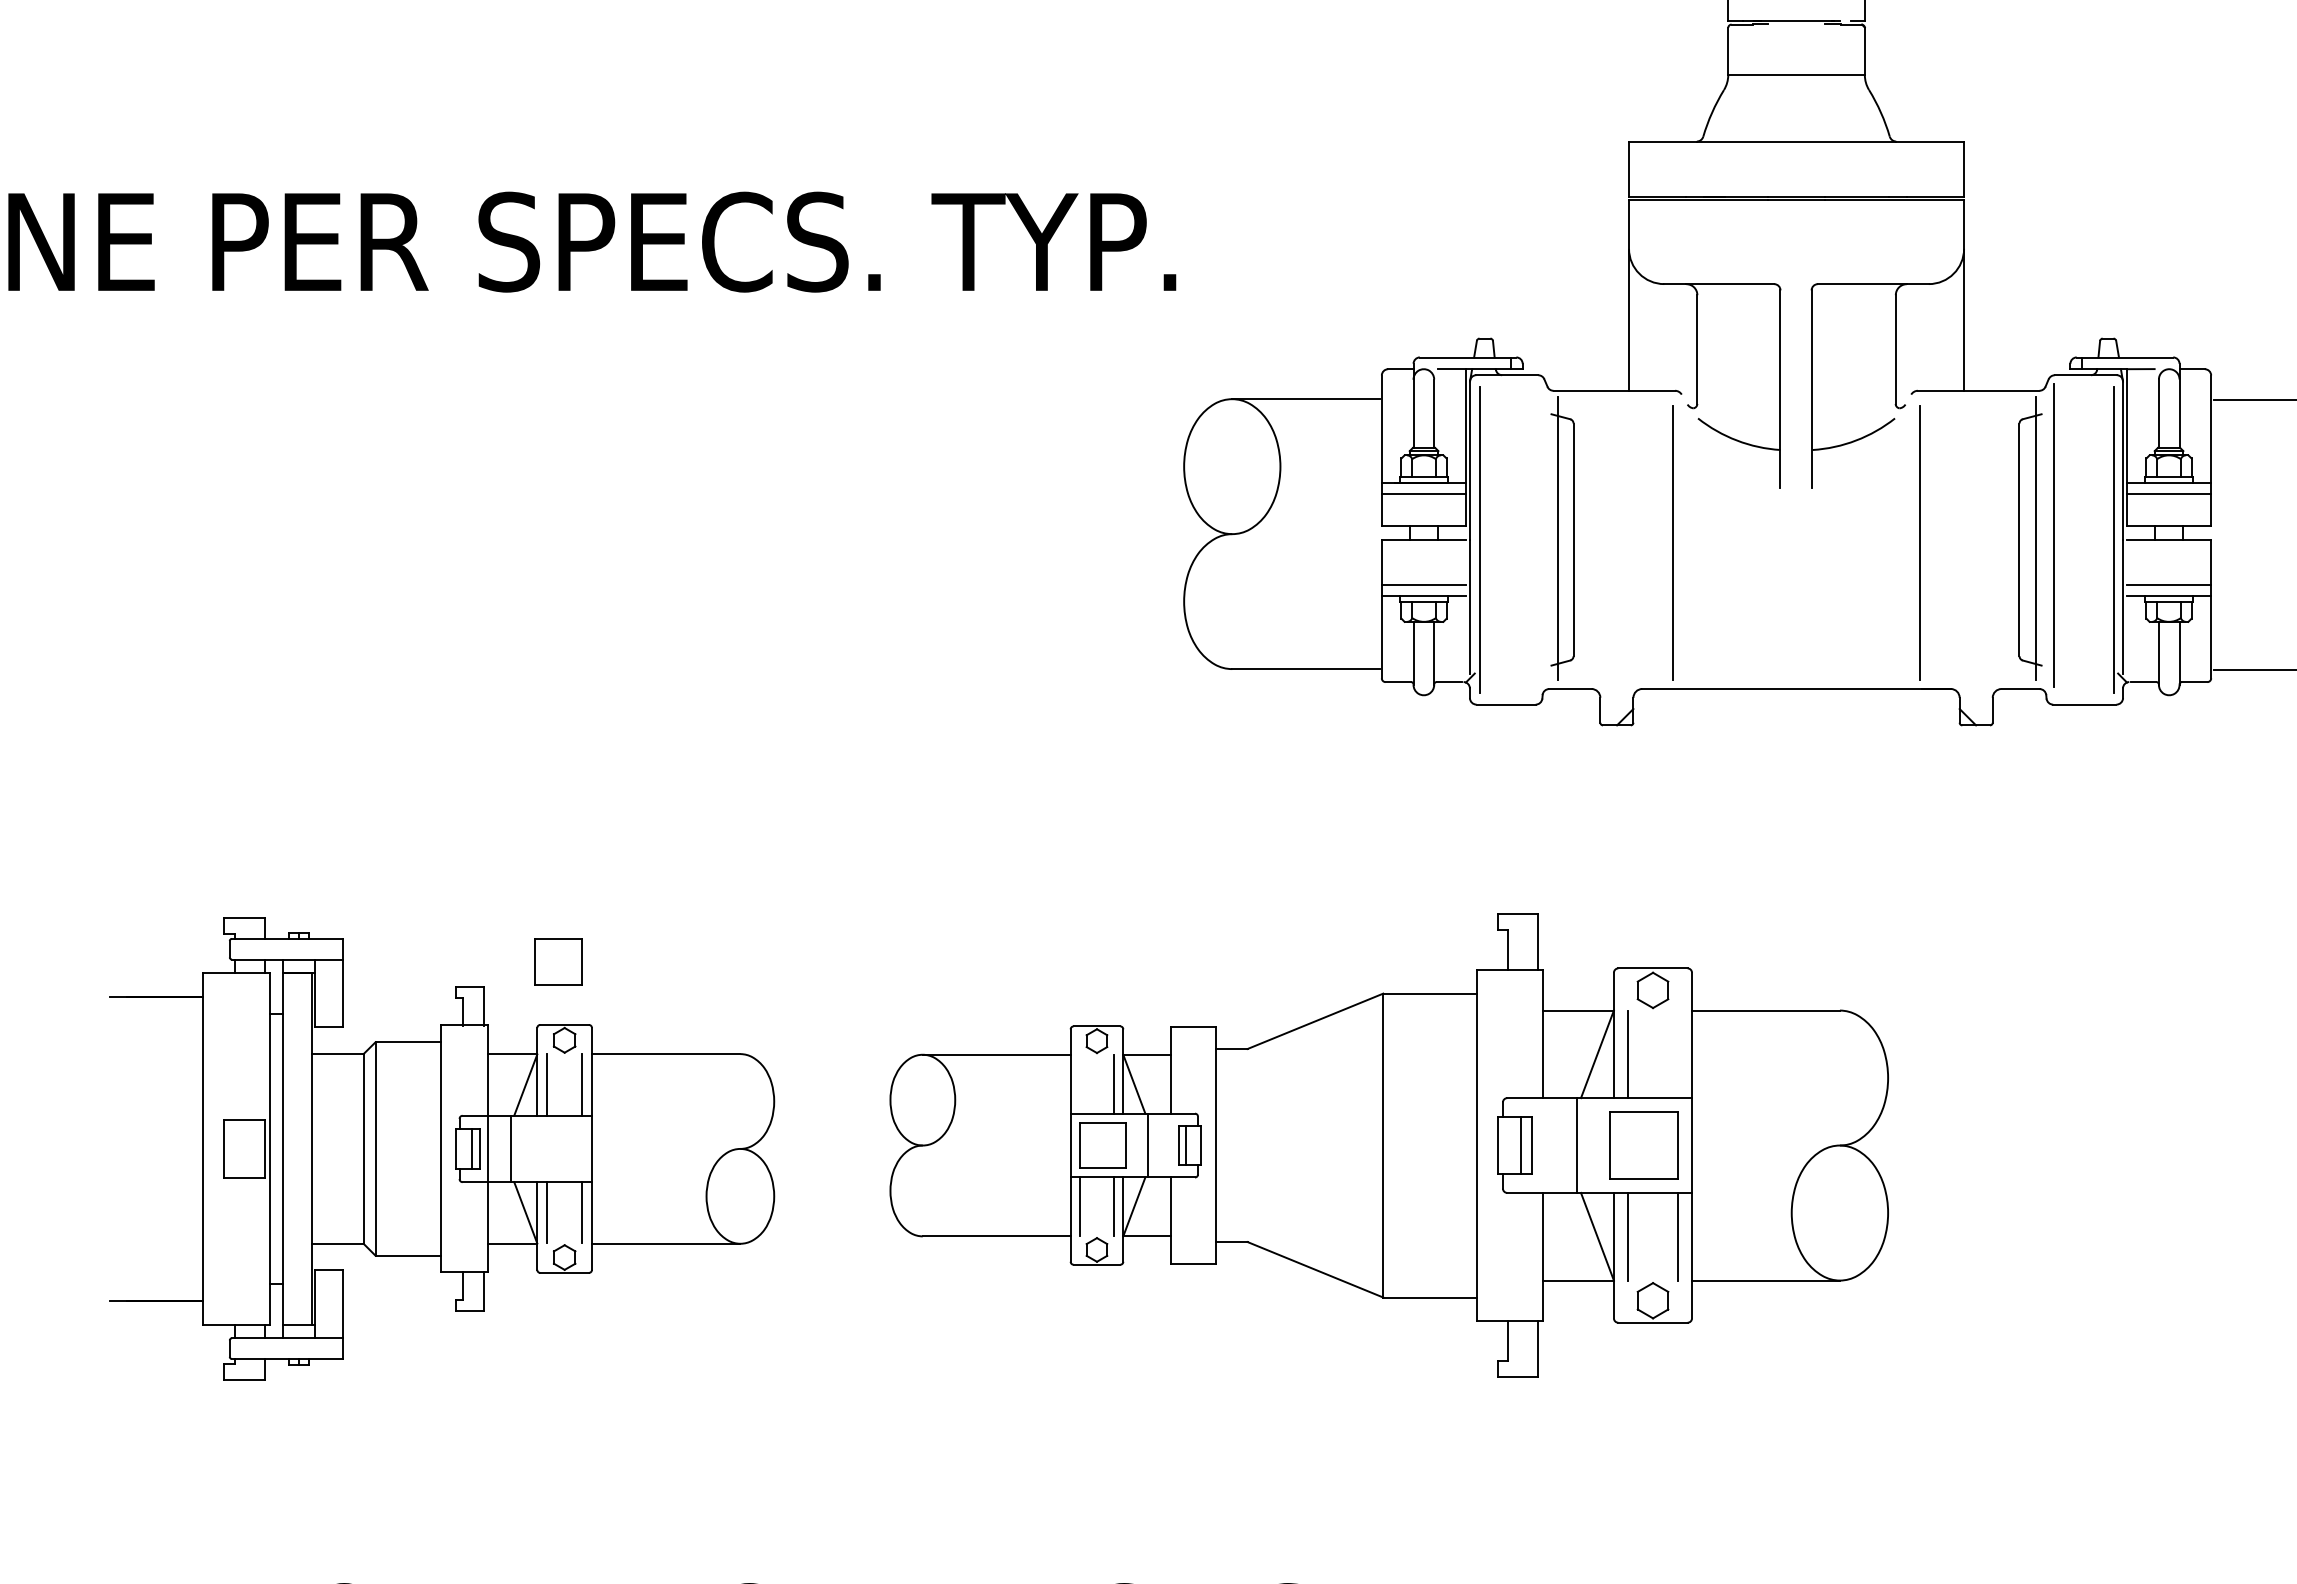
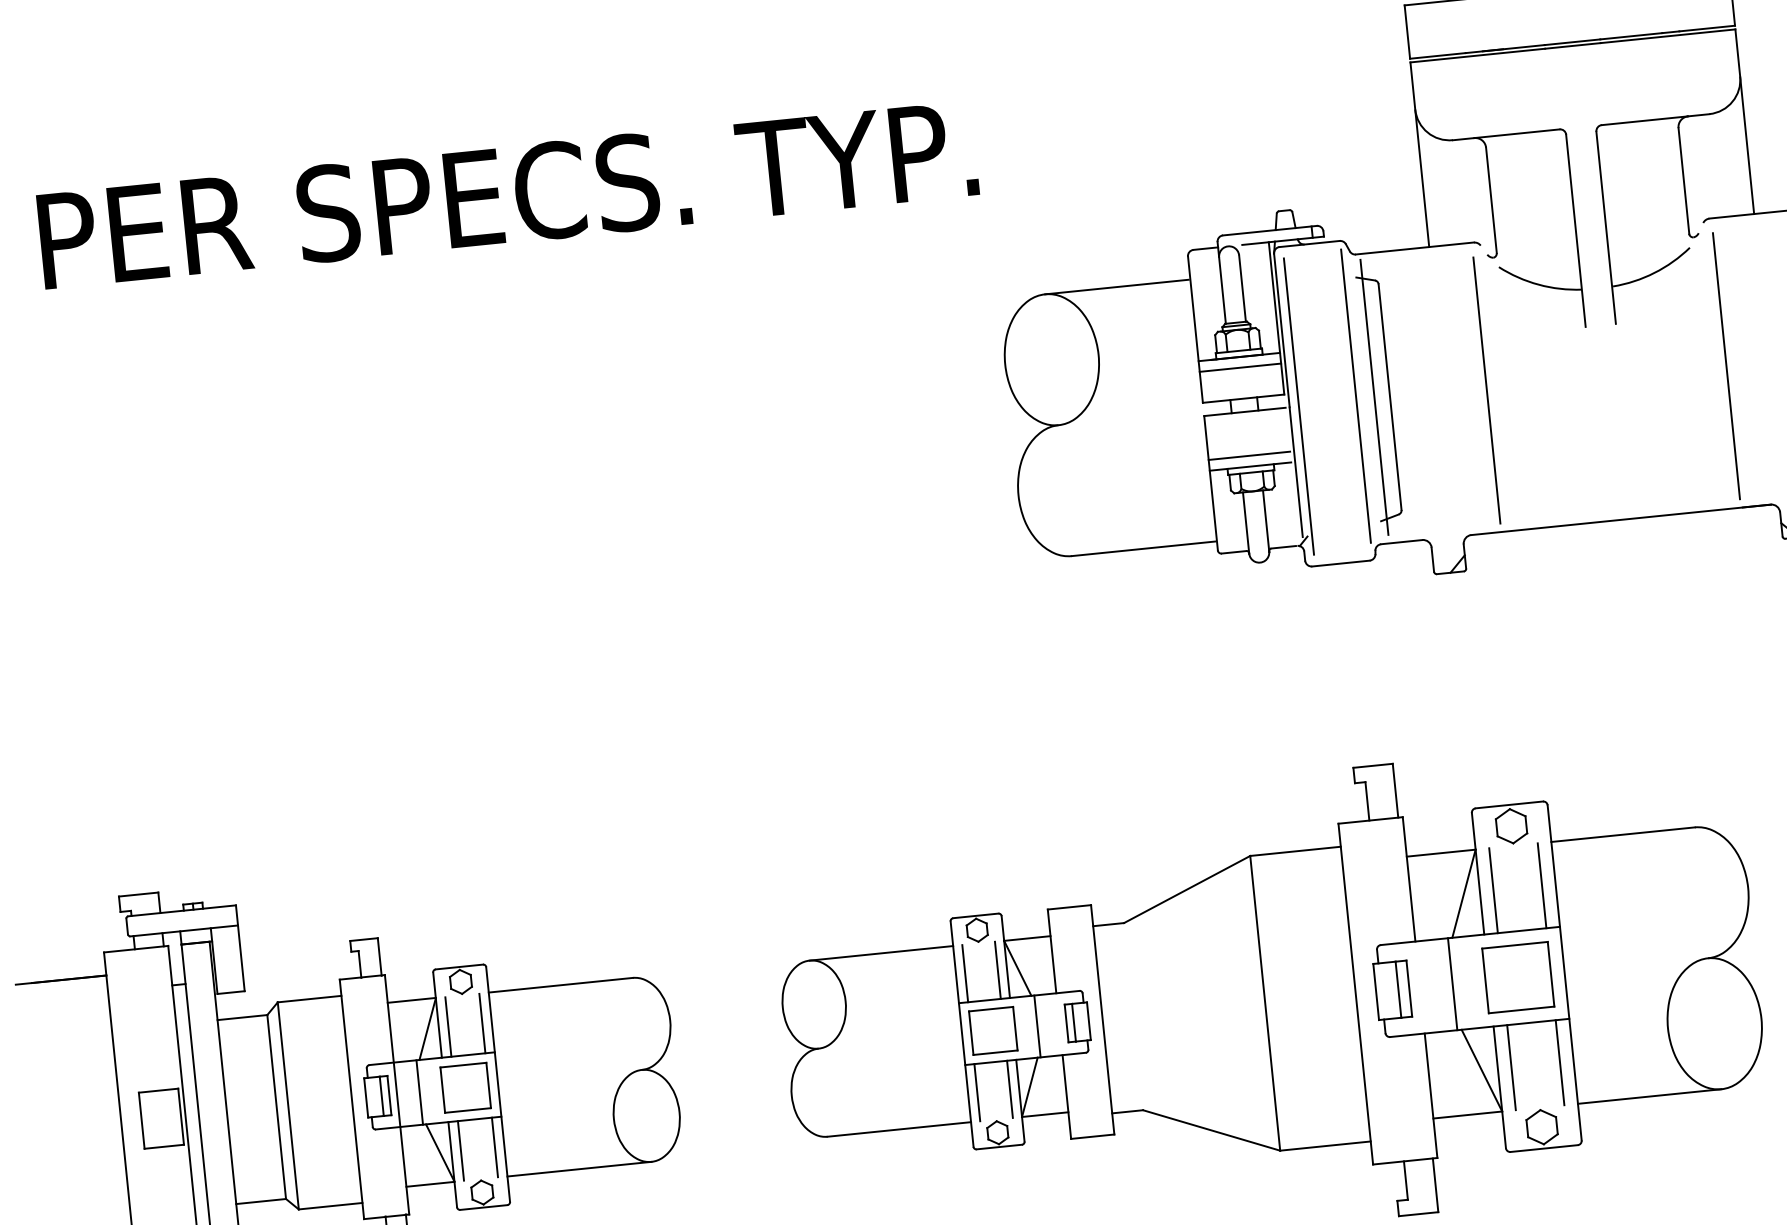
line: (1538, 535) -> (1355, 396), added
part: (558, 961) -> (465, 1087), moved
line: (1678, 1054) -> (1542, 885), added
line: (1080, 1083) -> (965, 972), added

